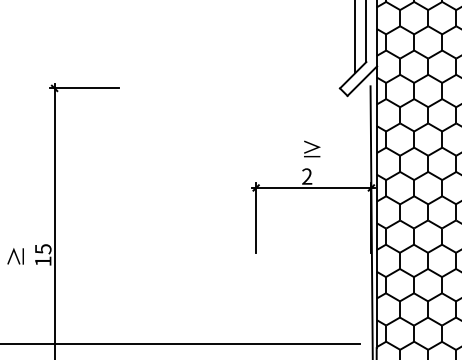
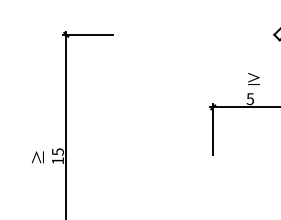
text: (307, 176) -> (250, 99), 2 -> 5

